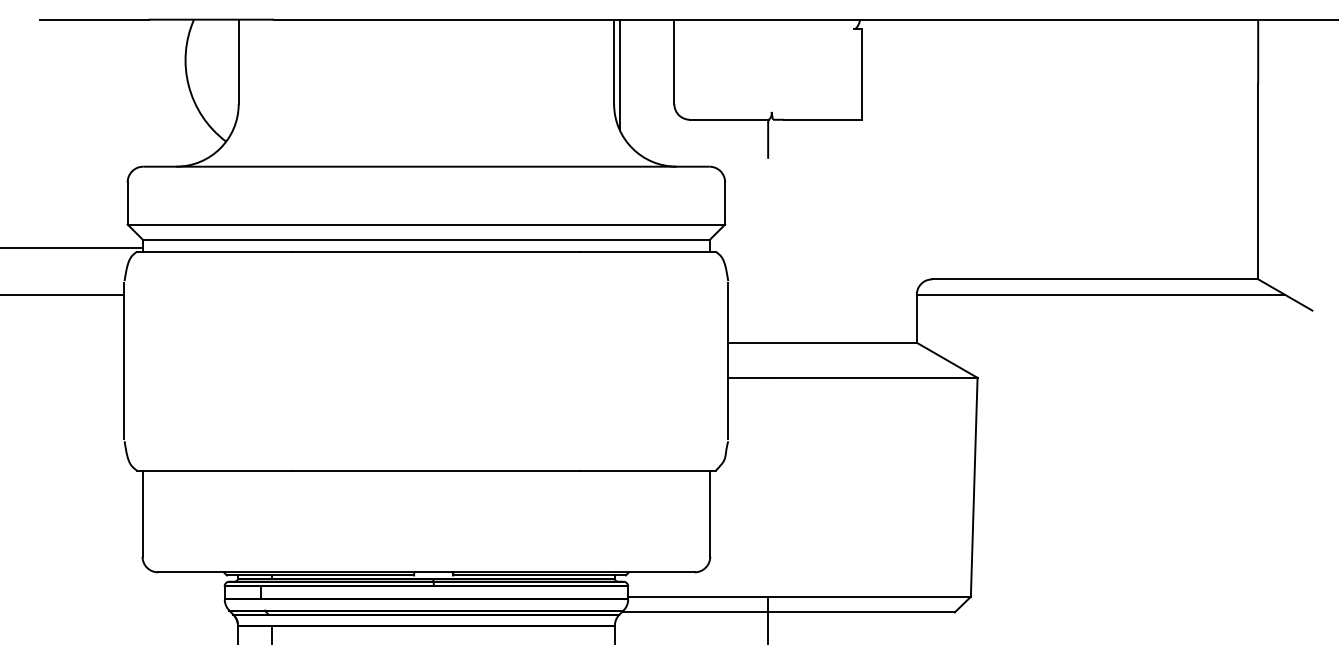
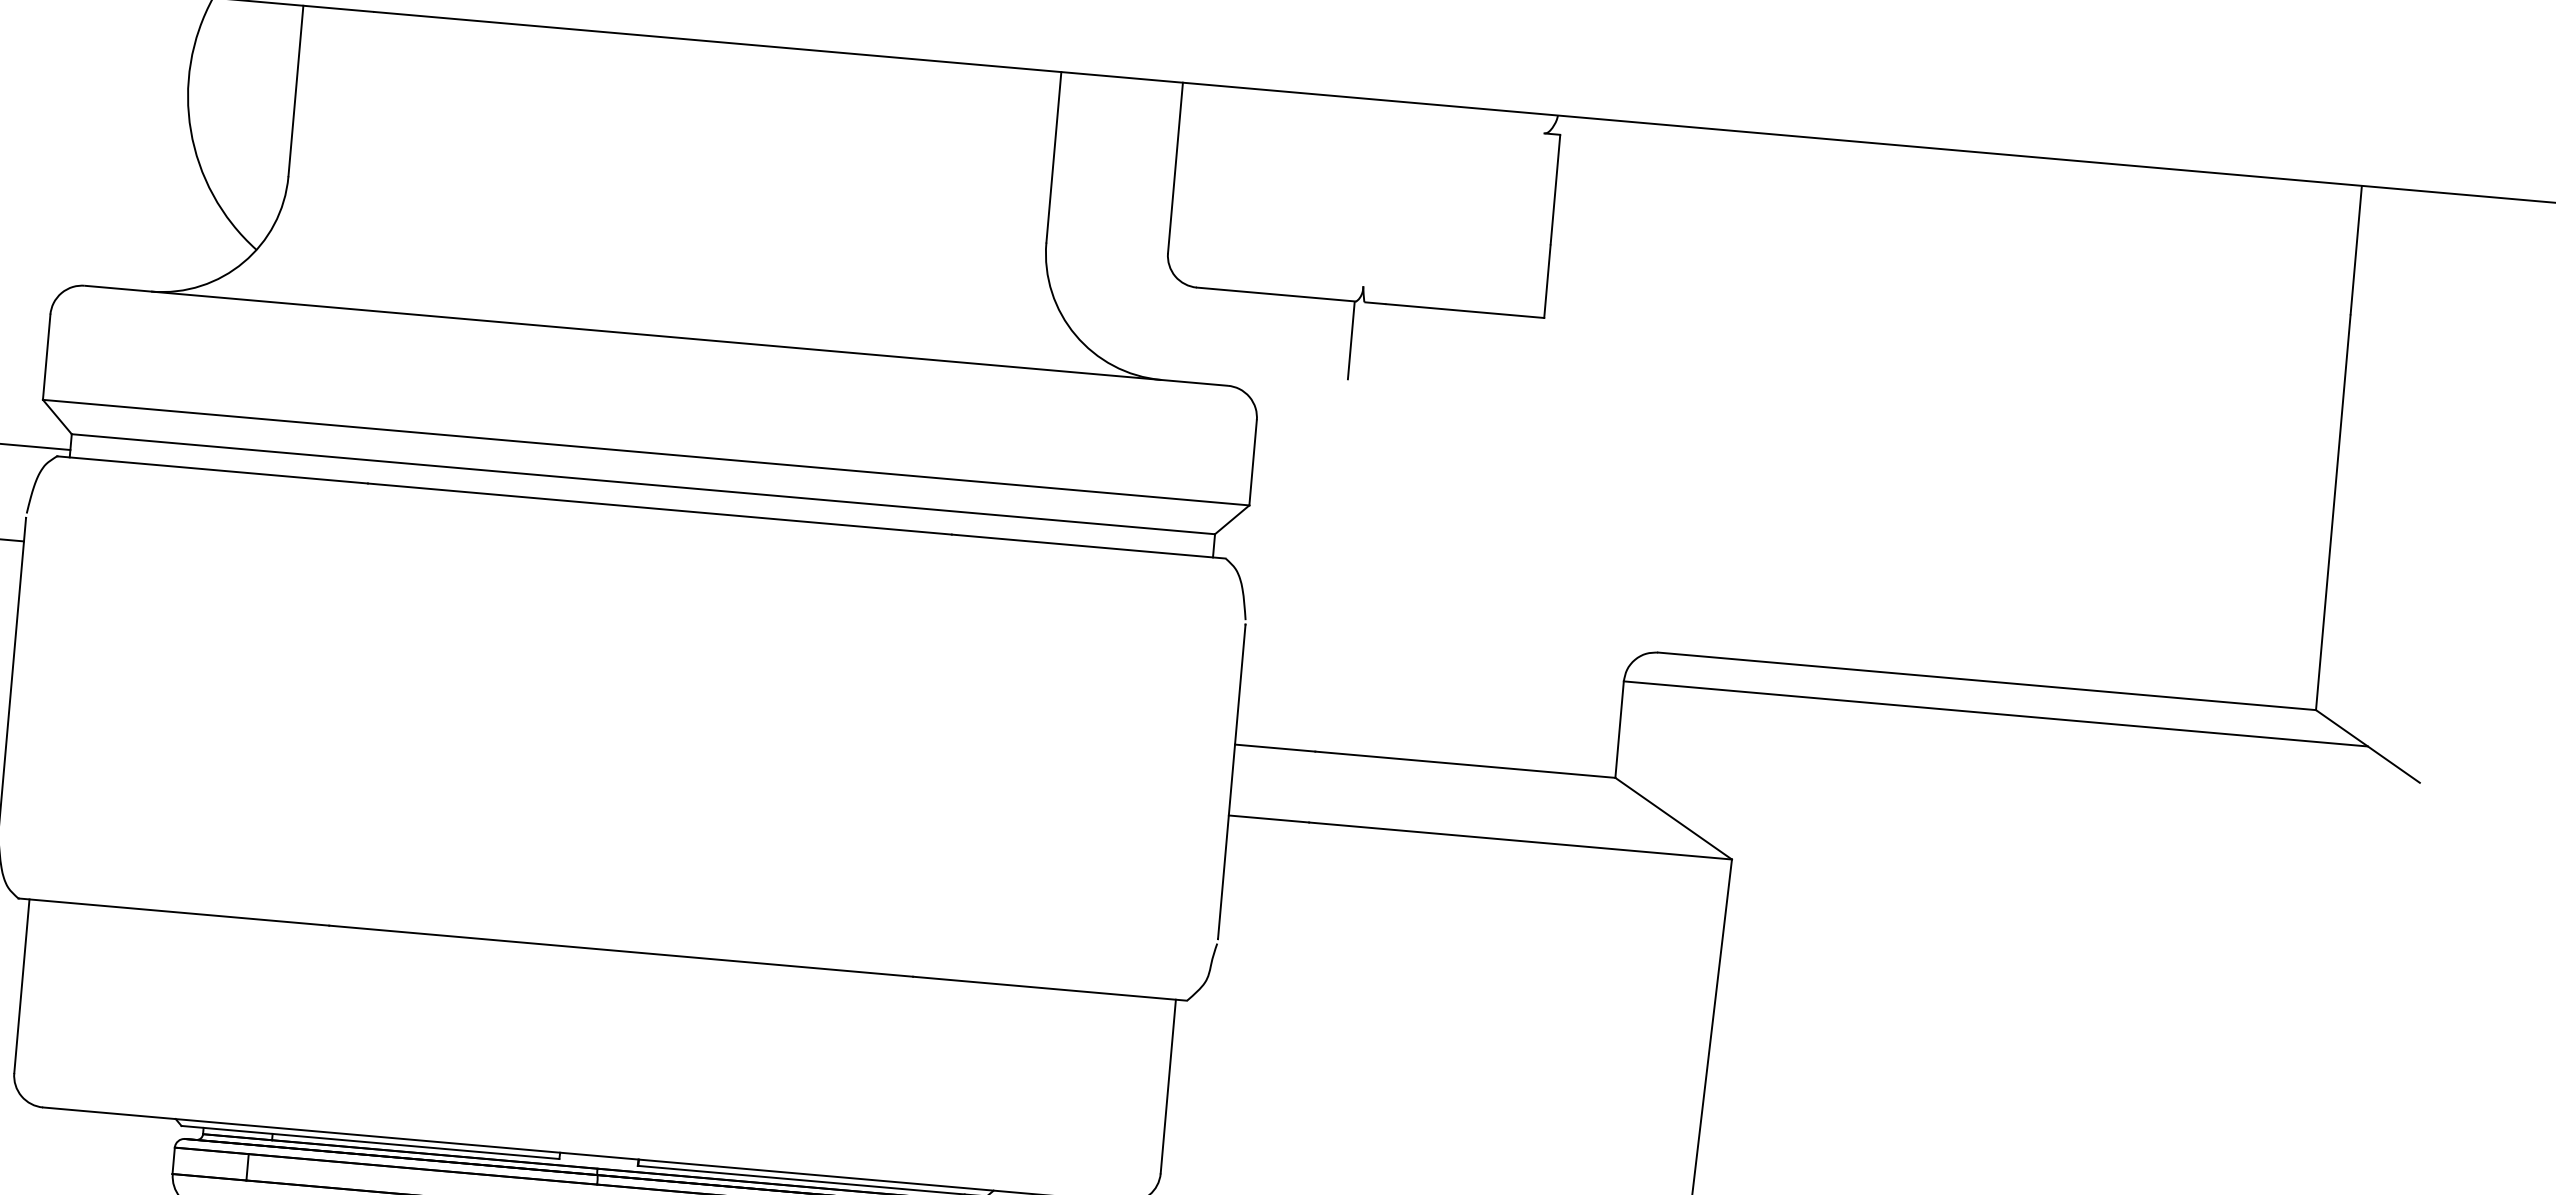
line: (619, 74) -> (1062, 183), removed

